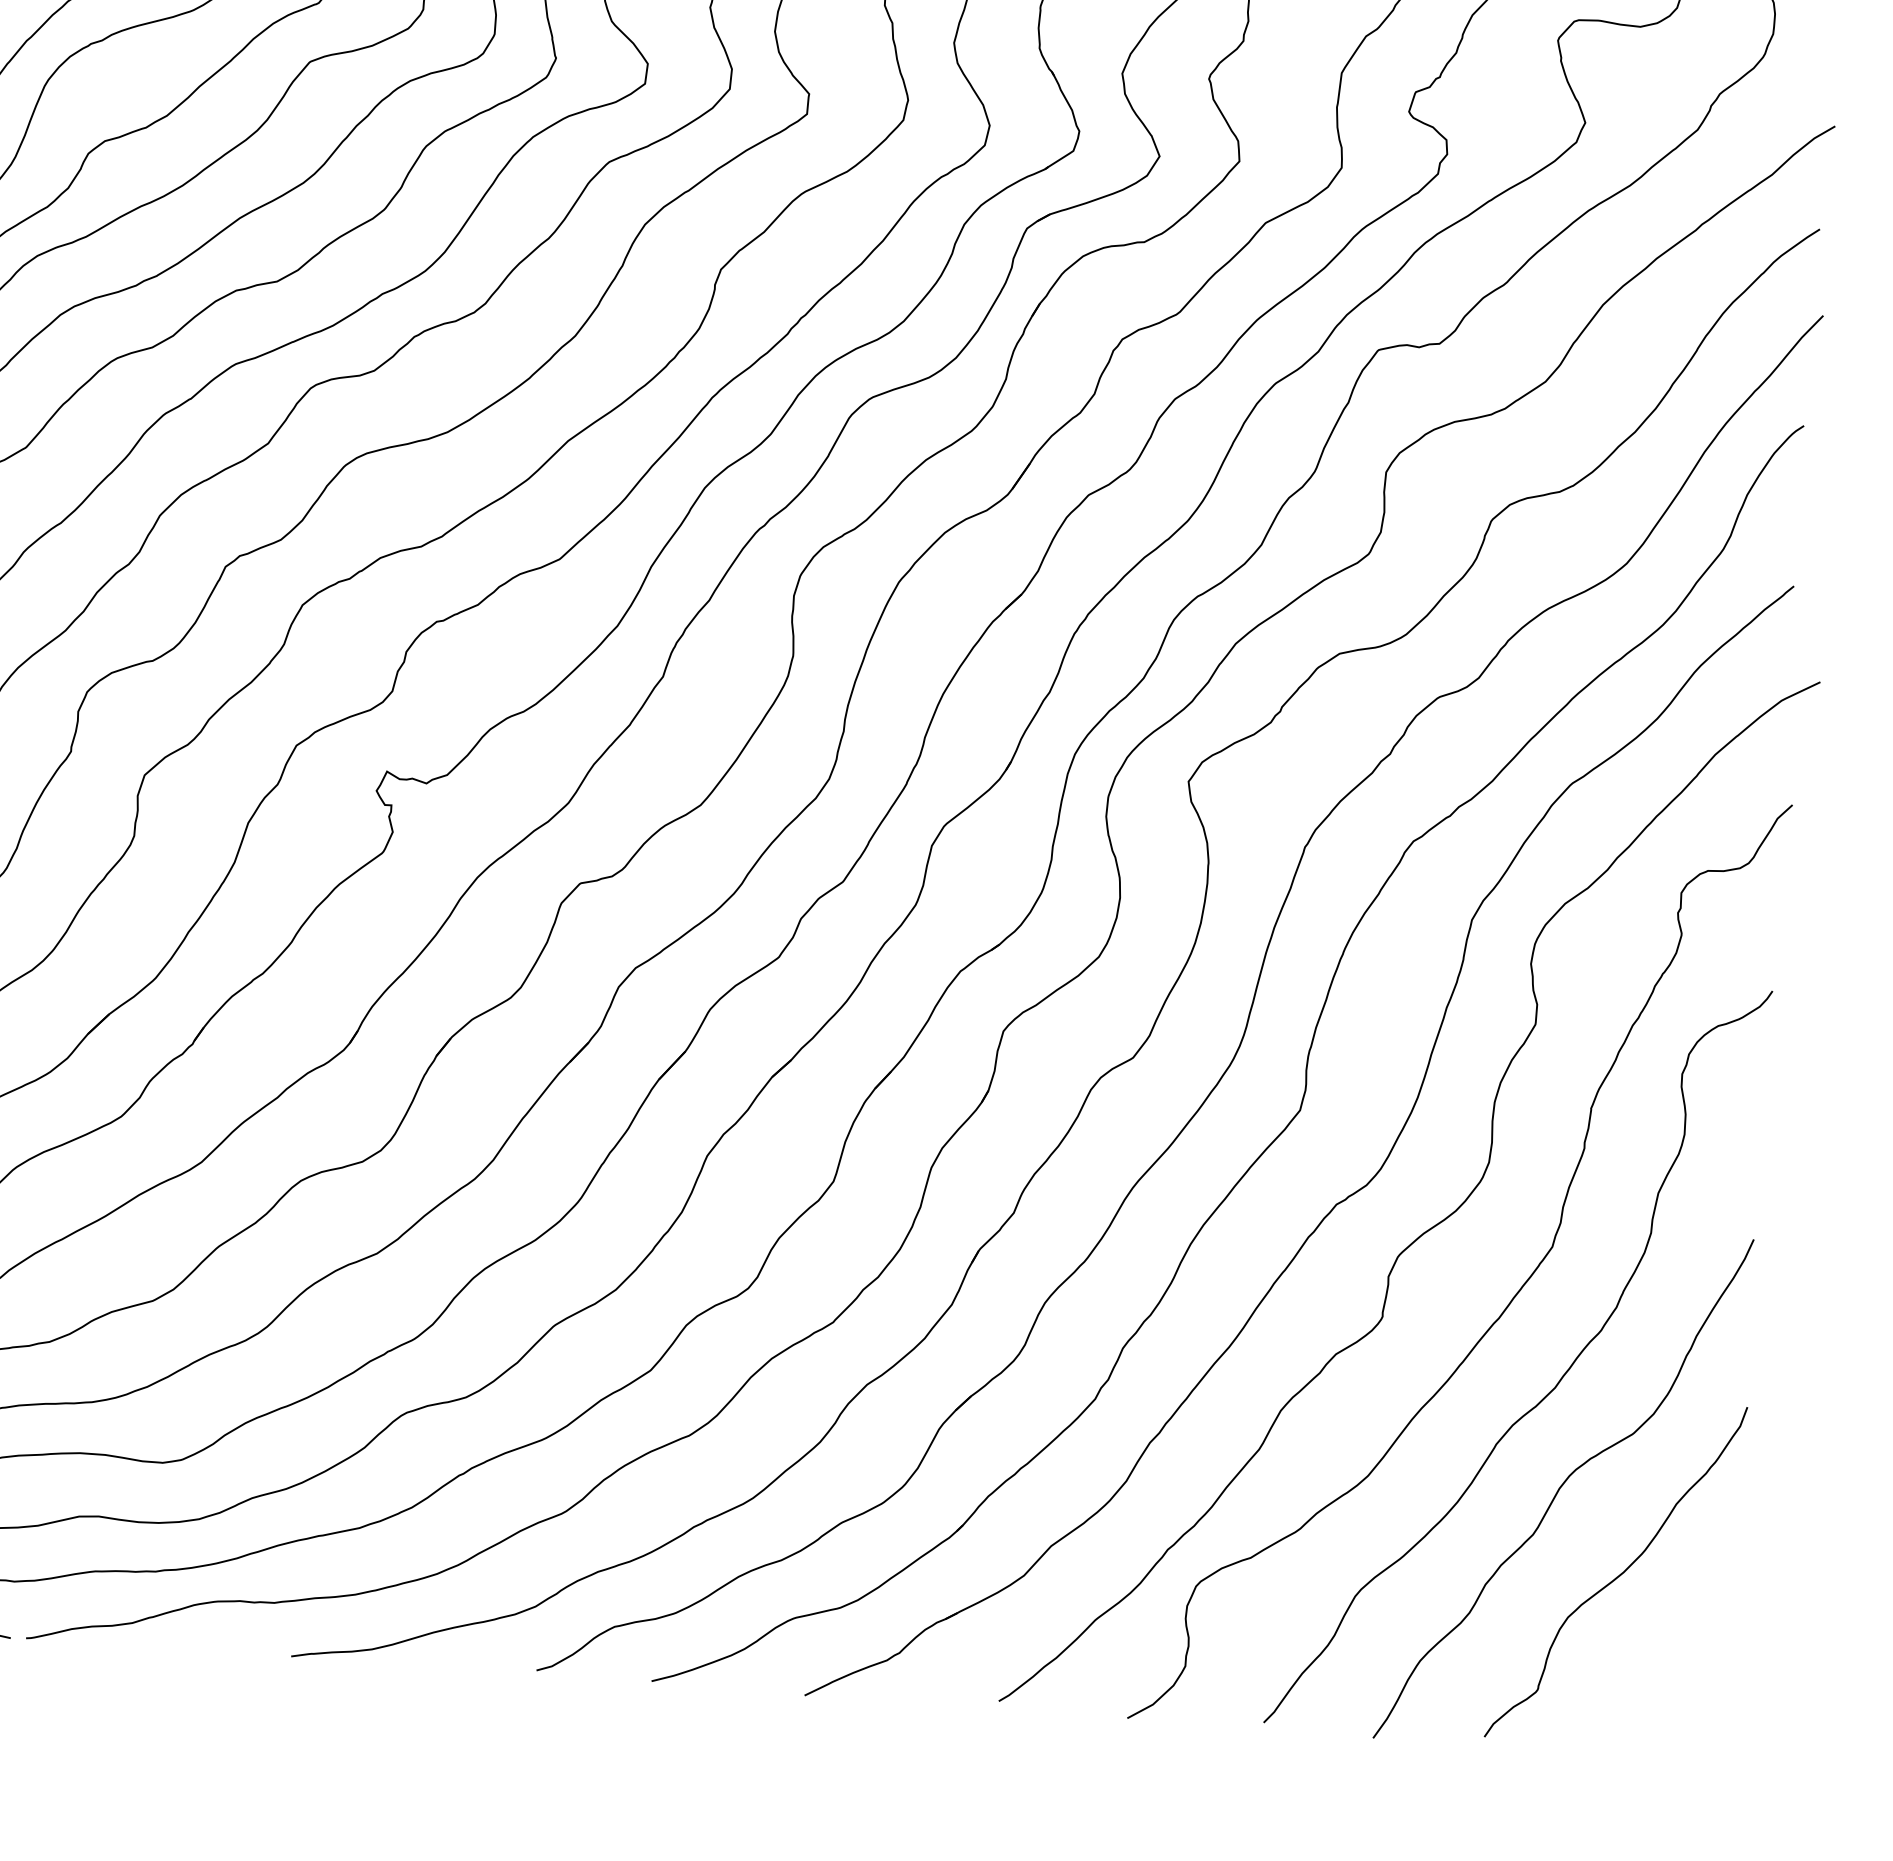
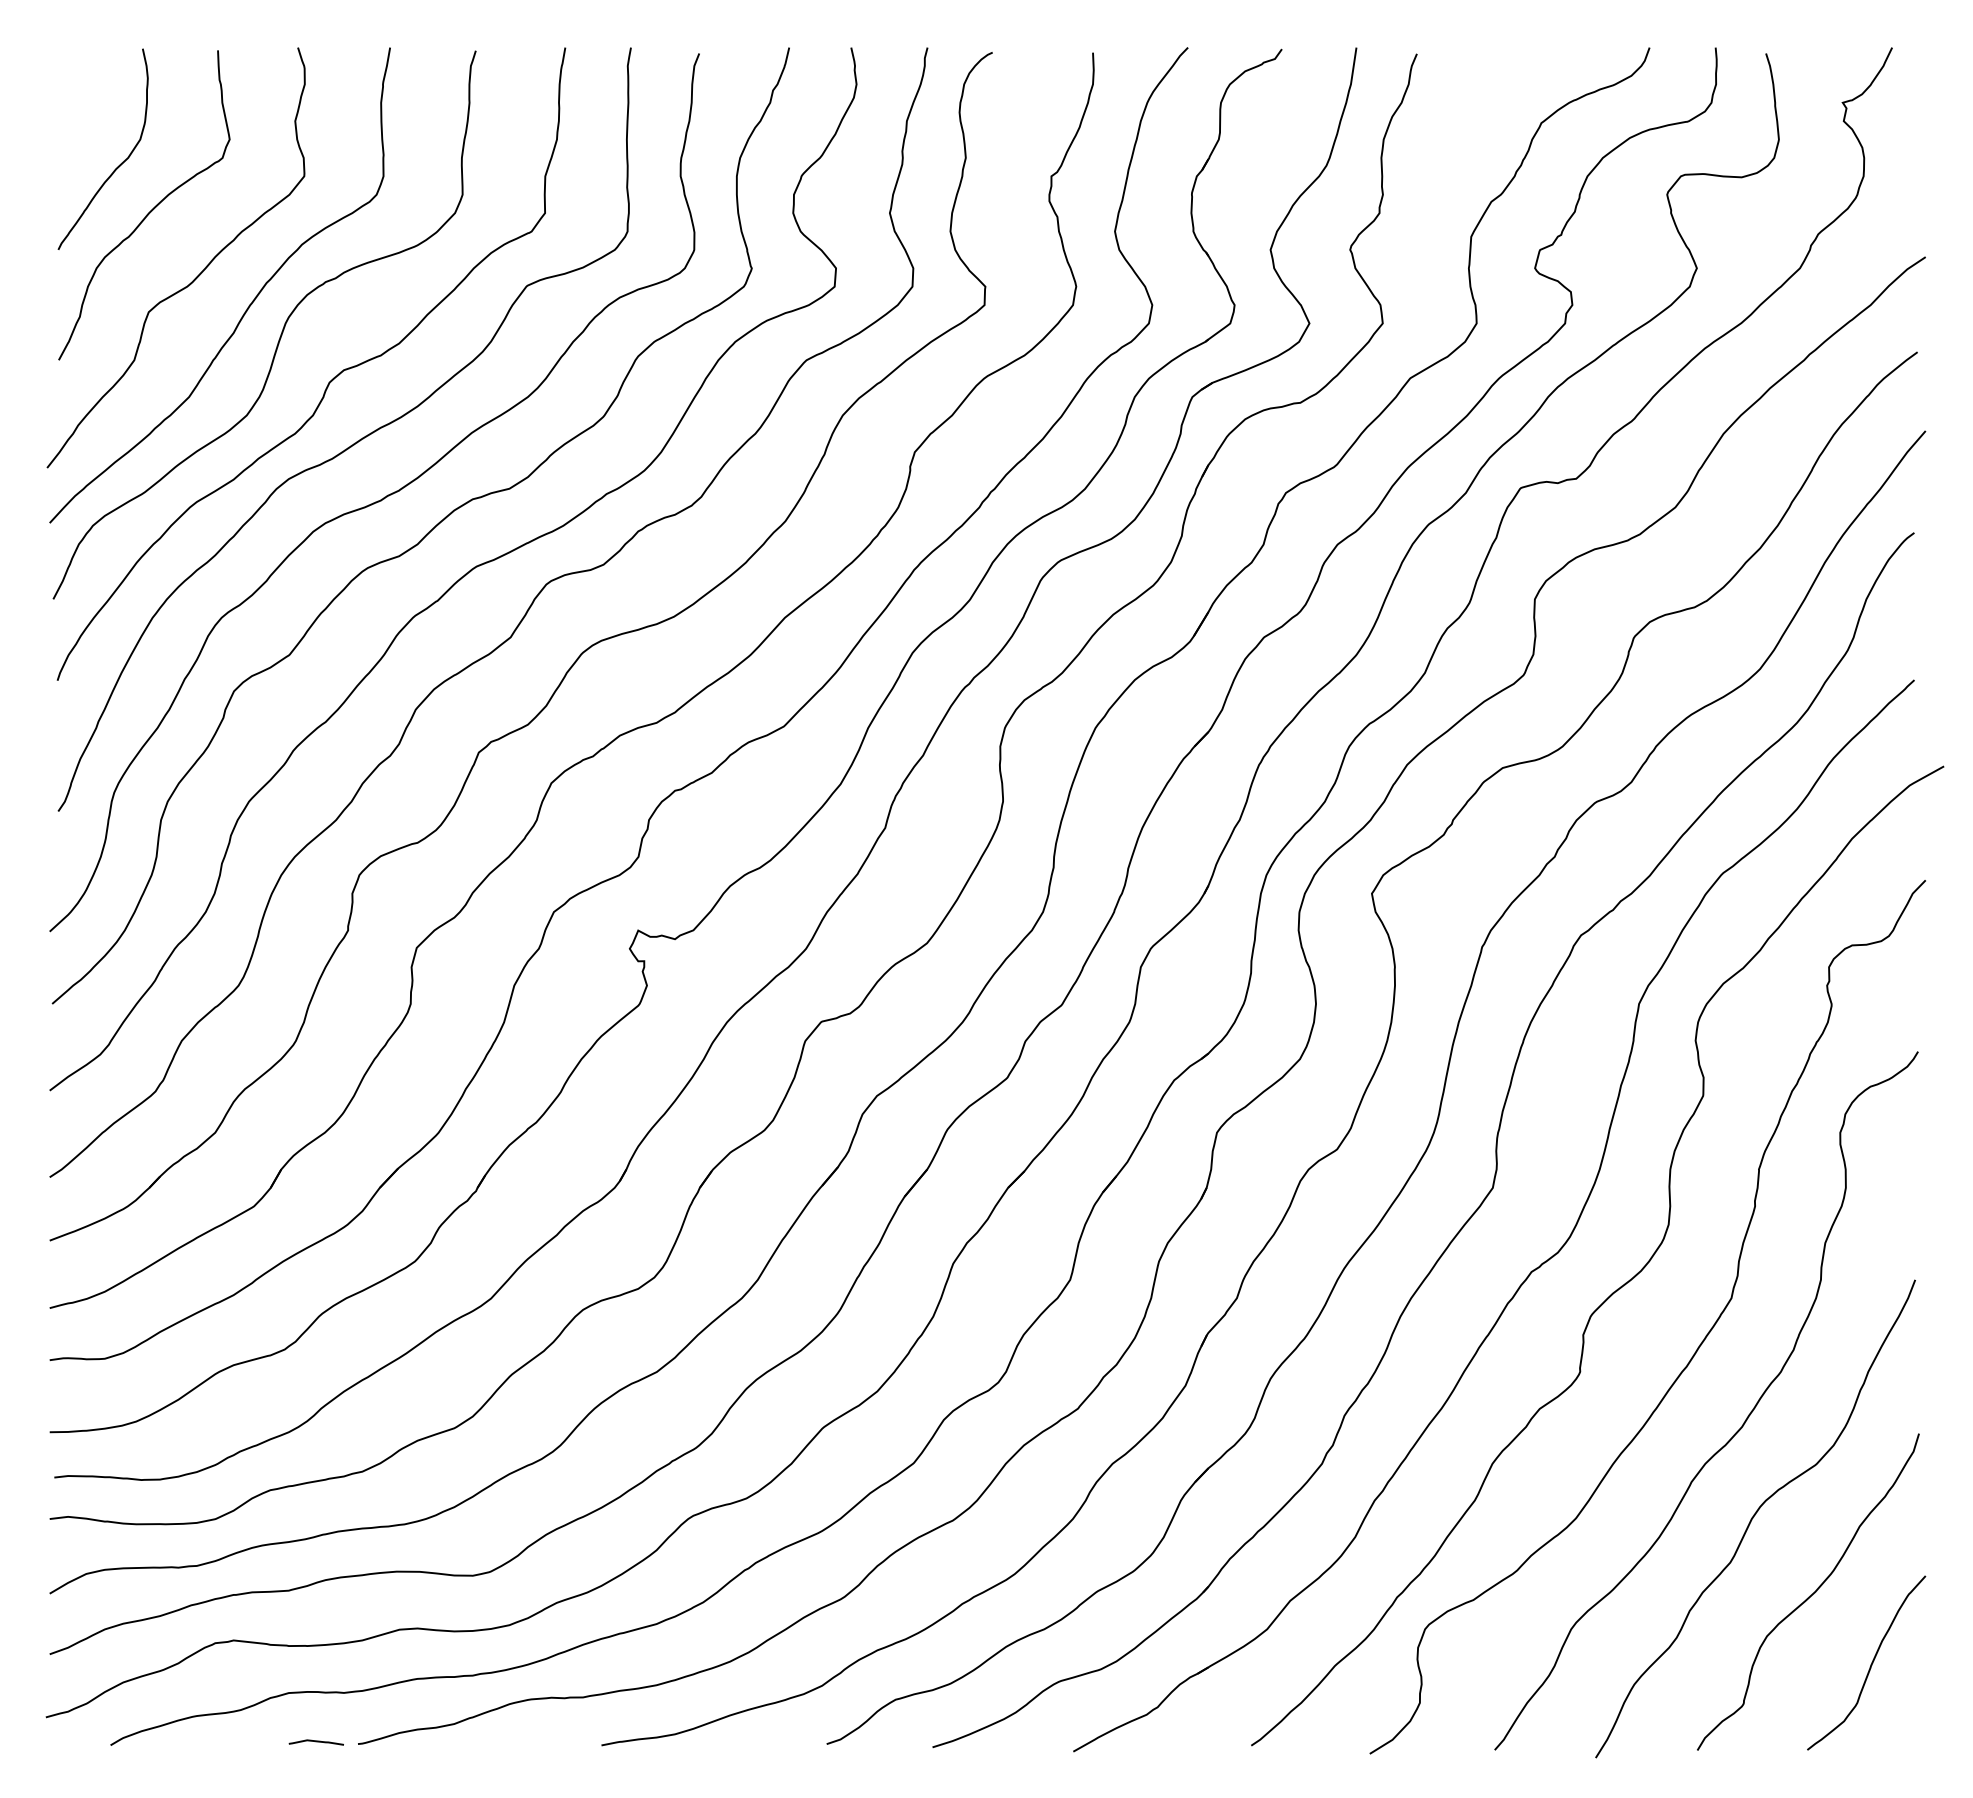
curve: (1678, 1655) -> (1870, 1664), added

